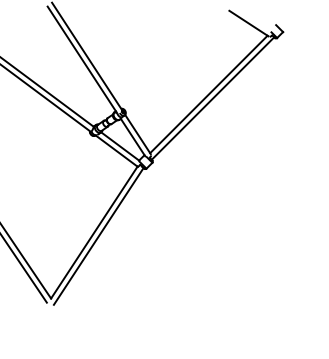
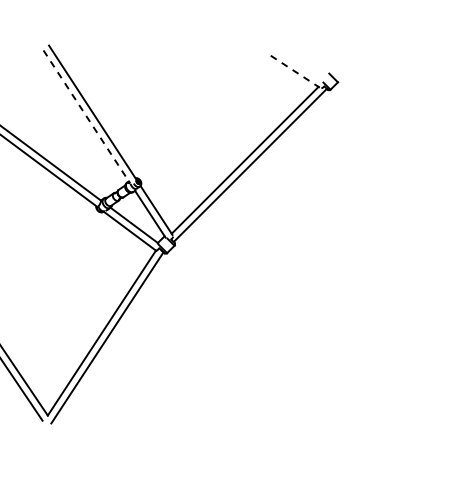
line: (249, 23) -> (295, 71), solid -> dashed
line: (82, 60) -> (87, 117), solid -> dashed

